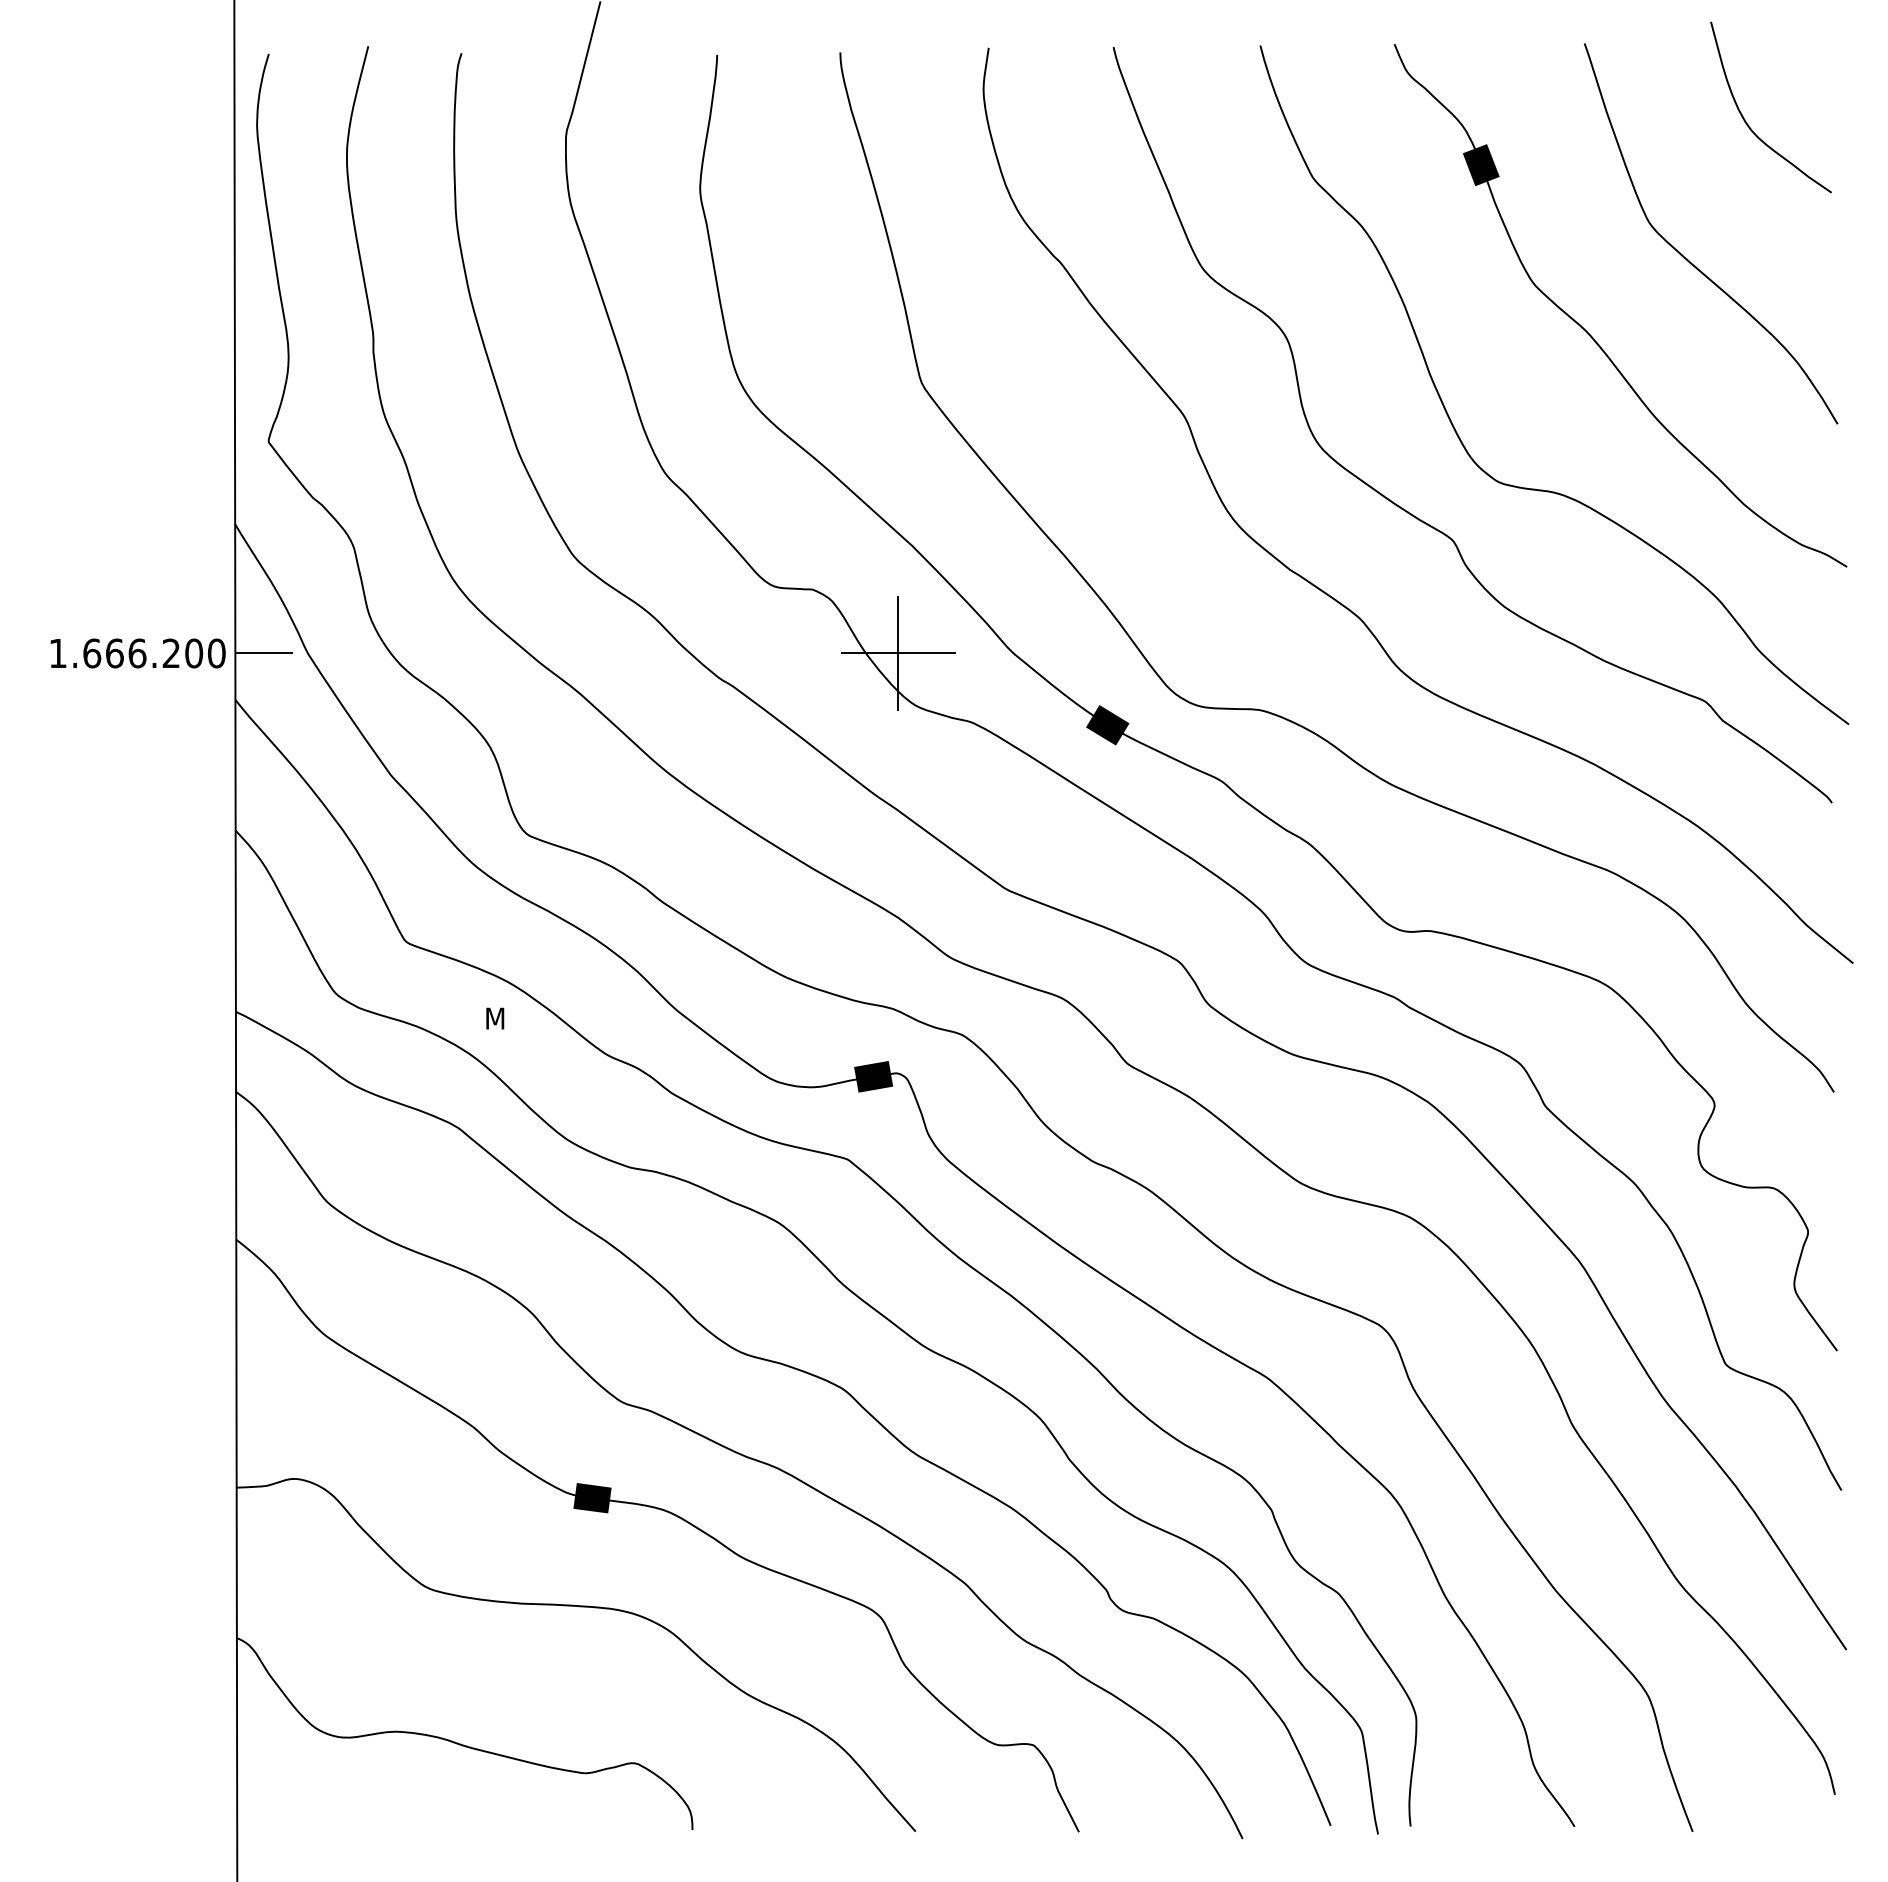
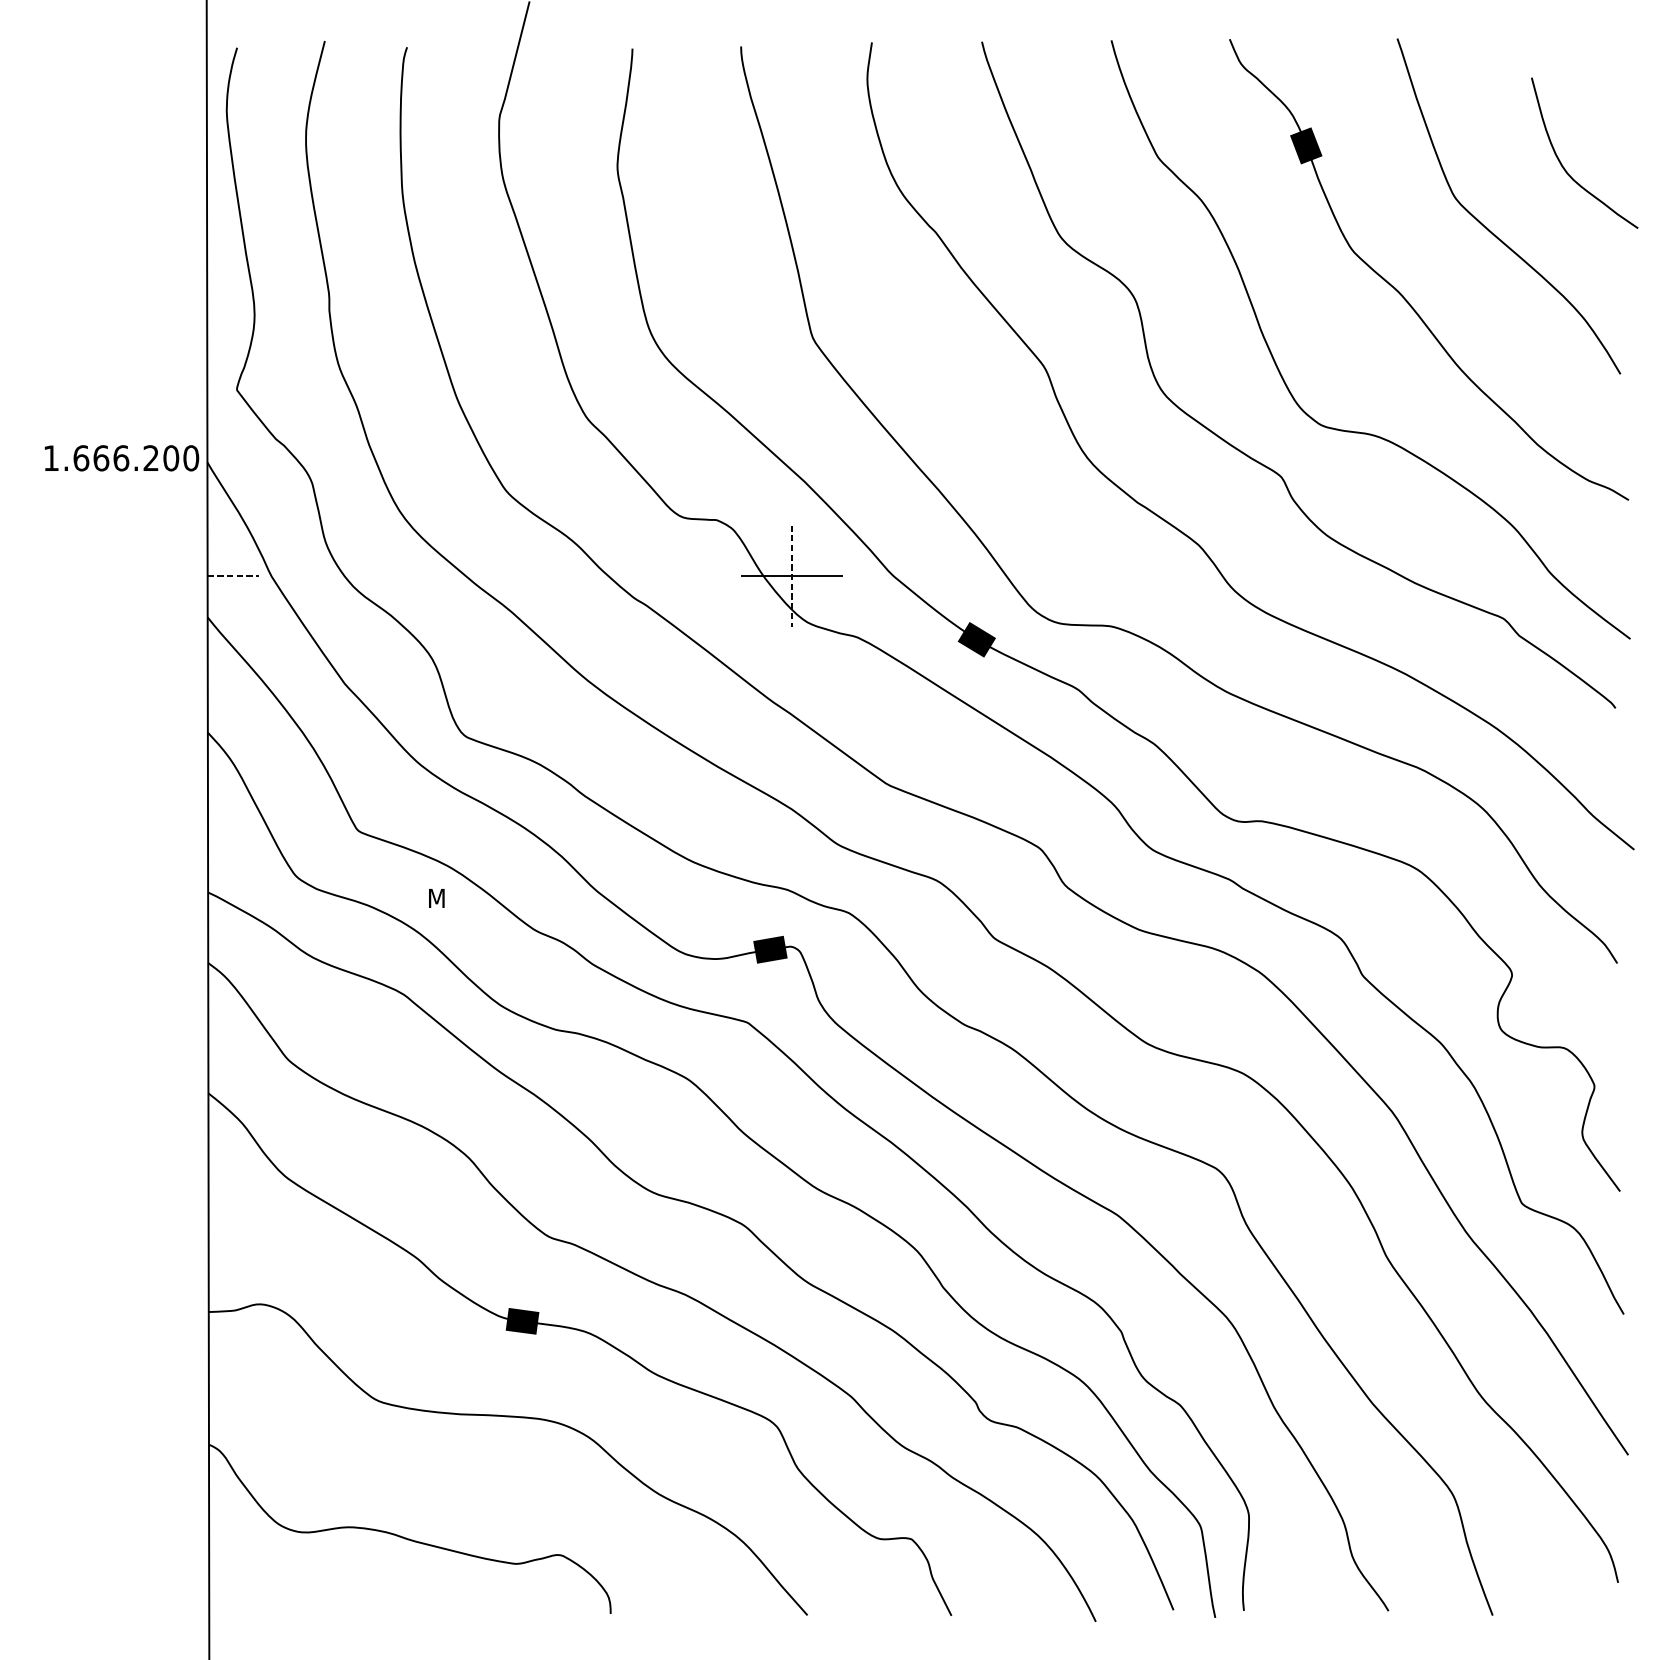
curve: (1749, 125) -> (1565, 169), moved
text: (137, 653) -> (121, 458), moved
line: (264, 653) -> (233, 576), solid -> dashed
line: (898, 653) -> (792, 576), solid -> dashed

